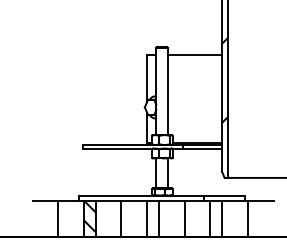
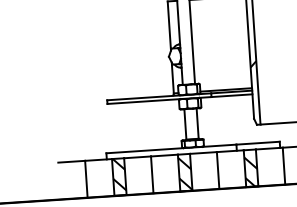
hatch: (152, 219) -> (184, 173), added
hatch: (216, 222) -> (251, 171), added

